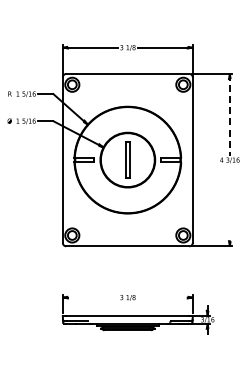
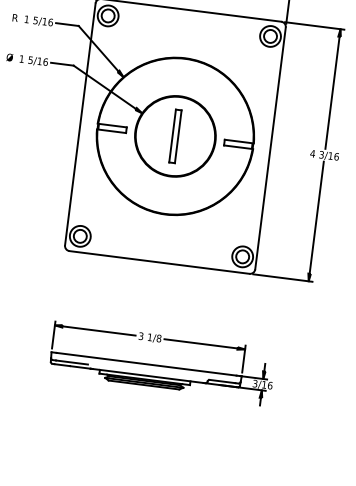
line: (229, 114) -> (332, 88), dashed -> solid
line: (229, 205) -> (315, 221), added
line: (89, 297) -> (93, 330), added
line: (164, 297) -> (203, 344), added

